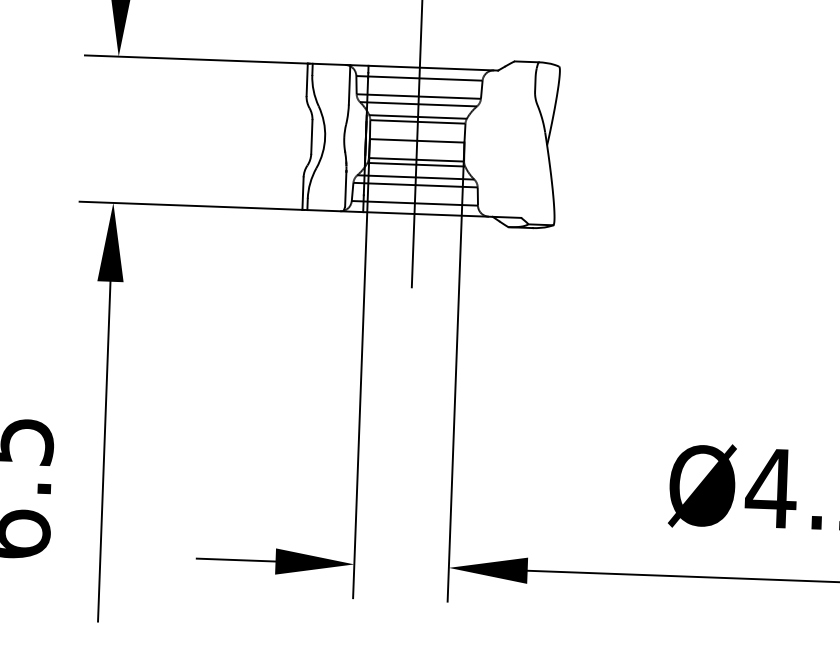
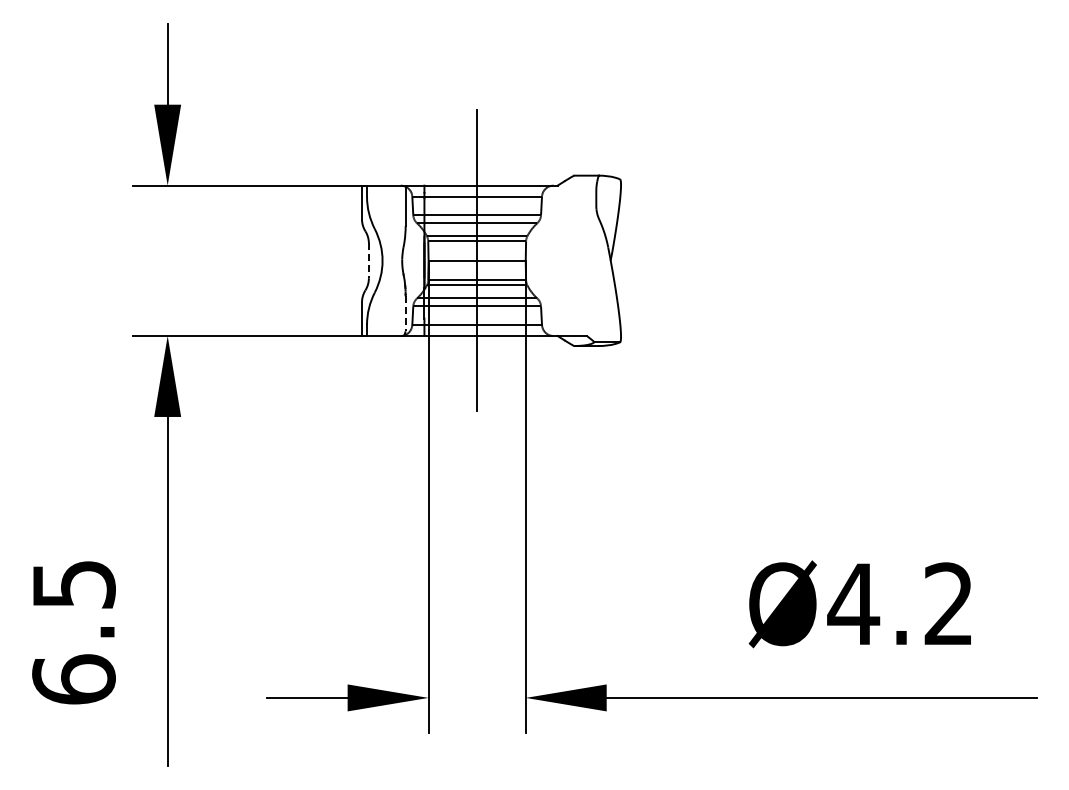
line: (311, 137) -> (368, 261), solid -> dashed
line: (345, 189) -> (405, 313), solid -> dashed

